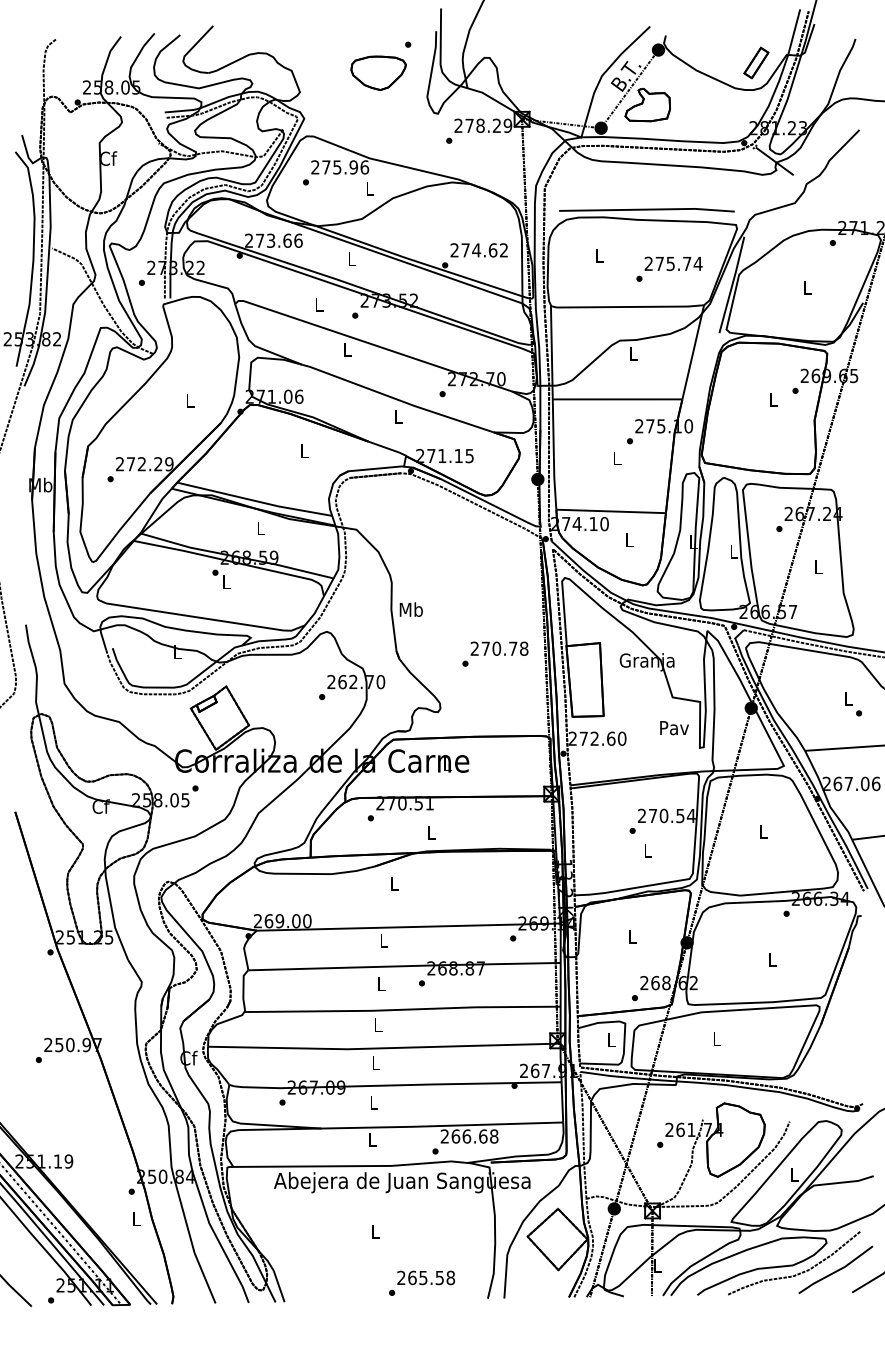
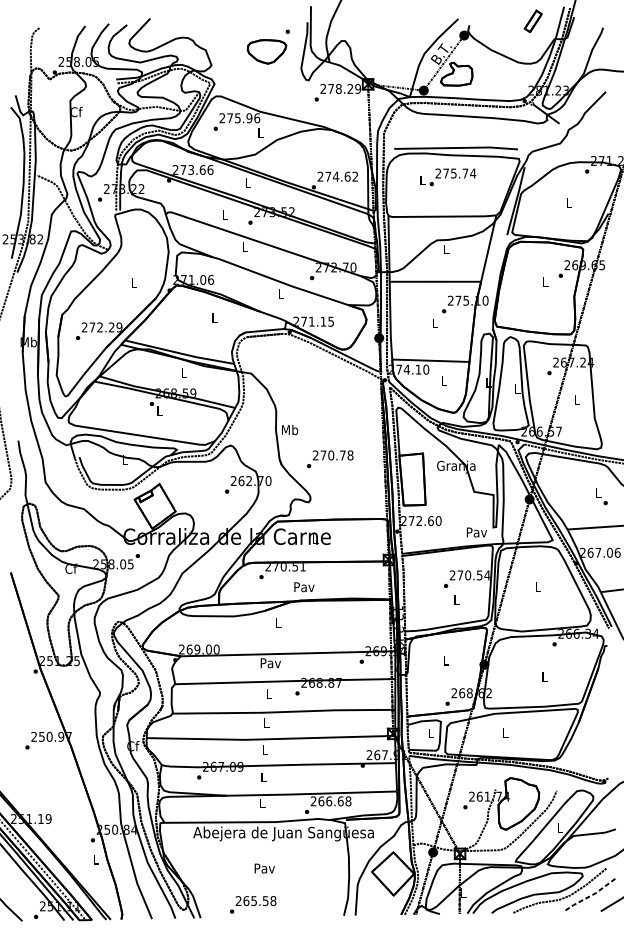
part: (756, 62) -> (533, 21), moved
text: (669, 268) -> (452, 176), moved
text: (495, 653) -> (330, 458), moved
text: (674, 728) -> (476, 532), moved
text: (431, 832) -> (304, 587), L -> Pav
text: (383, 940) -> (270, 663), L -> Pav
text: (375, 1231) -> (264, 868), L -> Pav
line: (836, 1271) -> (589, 896), solid -> dashed
text: (422, 1282) -> (253, 904), moved

